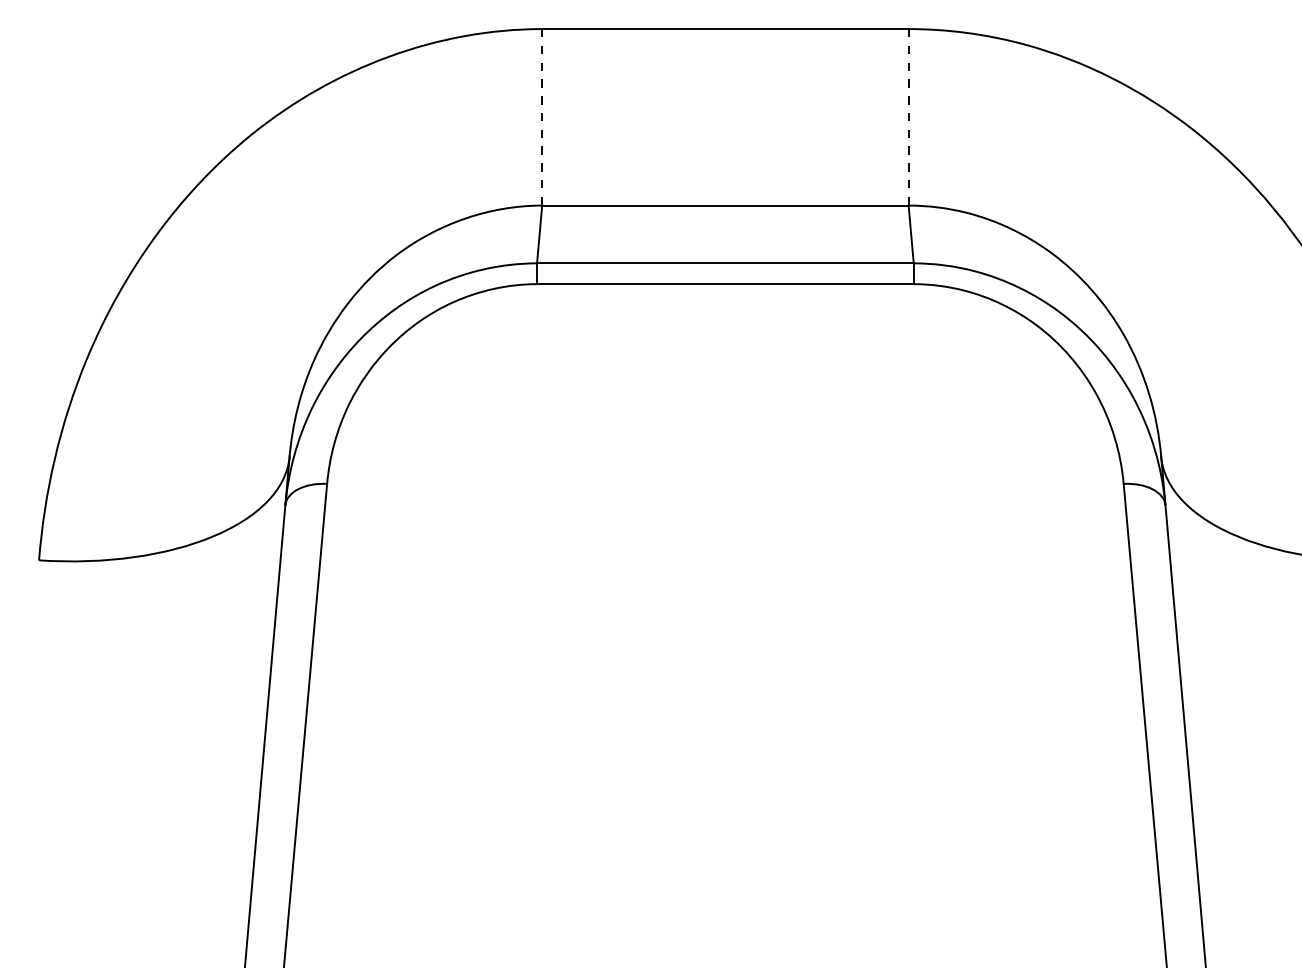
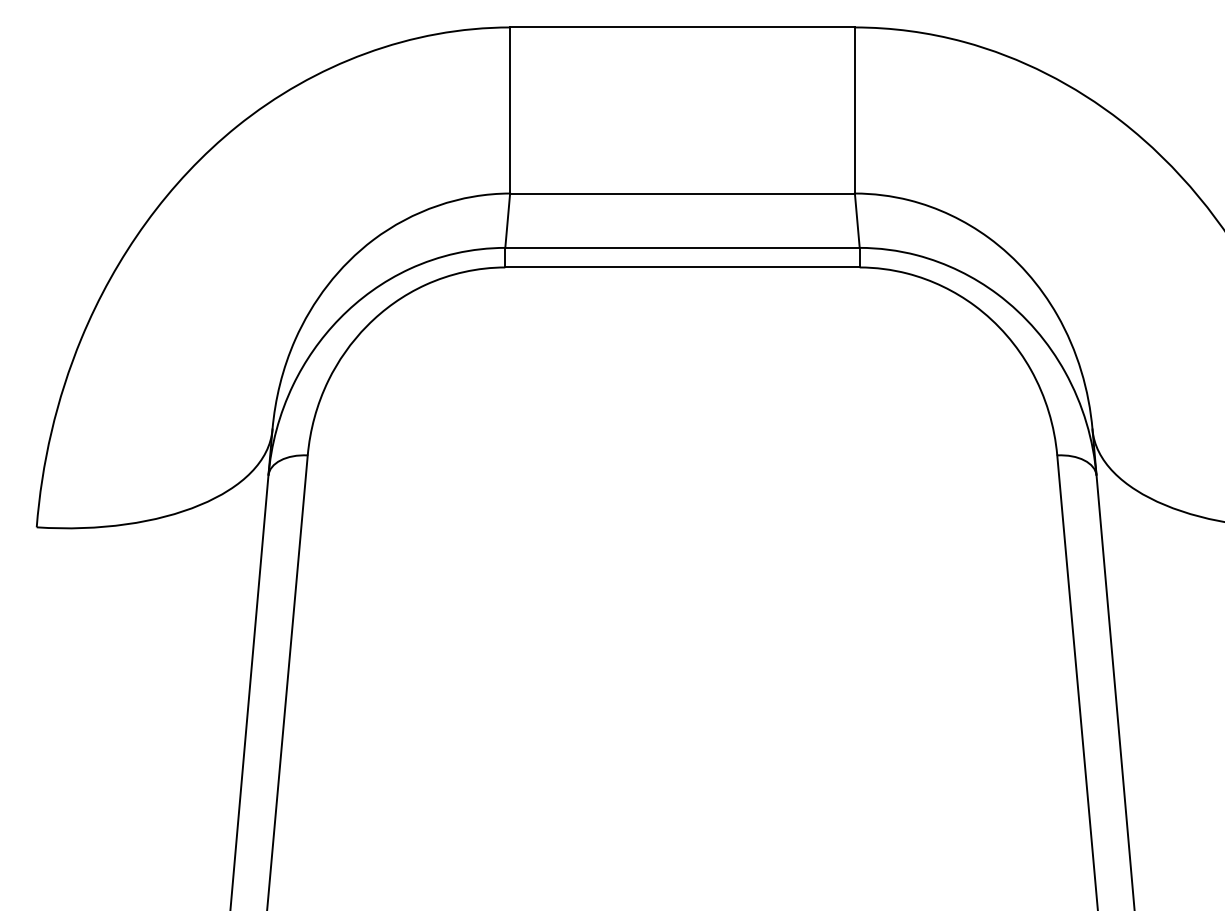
line: (542, 118) -> (510, 111), dashed -> solid
line: (908, 118) -> (854, 111), dashed -> solid

